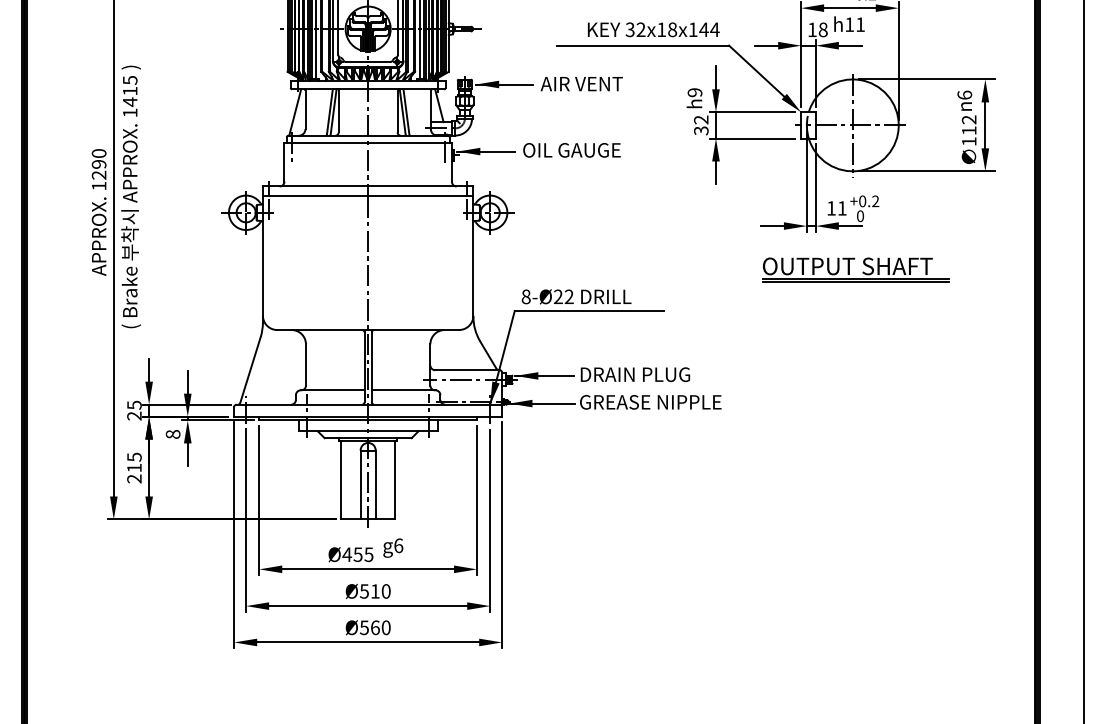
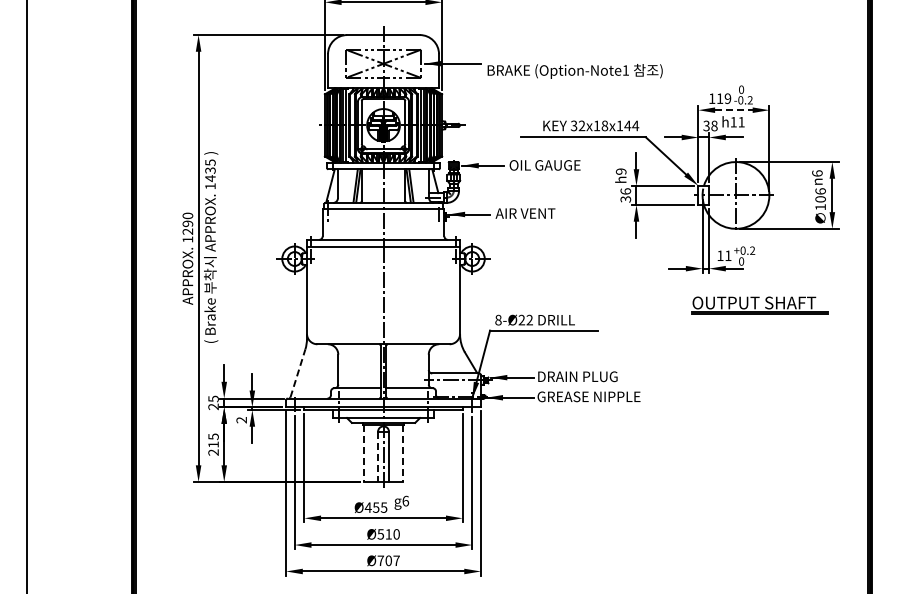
line: (849, 8) -> (733, 110), solid -> dashed
text: (812, 29) -> (706, 125), 18 -> 38
text: (589, 84) -> (544, 165), AIR VENT -> OIL GAUGE
text: (130, 91) -> (210, 170), 1415 -> 1435
text: (700, 119) -> (625, 191), 32 -> 36
text: (969, 125) -> (820, 195), 112 -> 106
text: (571, 150) -> (531, 213), OIL GAUGE -> AIR VENT
part: (854, 269) -> (759, 305), moved
line: (251, 368) -> (298, 372), solid -> dashed
text: (172, 434) -> (241, 420), 8 -> 2
line: (341, 480) -> (364, 453), solid -> dashed
line: (395, 480) -> (403, 453), solid -> dashed
line: (359, 485) -> (377, 457), solid -> dashed
text: (374, 627) -> (388, 560), Ø560 -> Ø707

